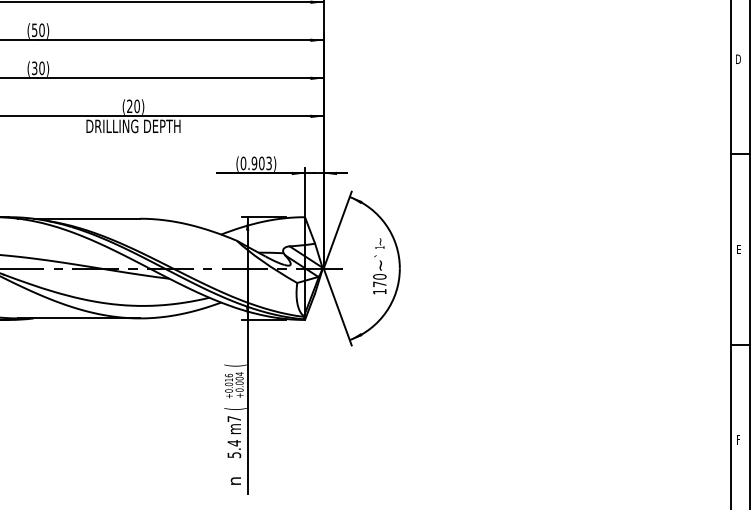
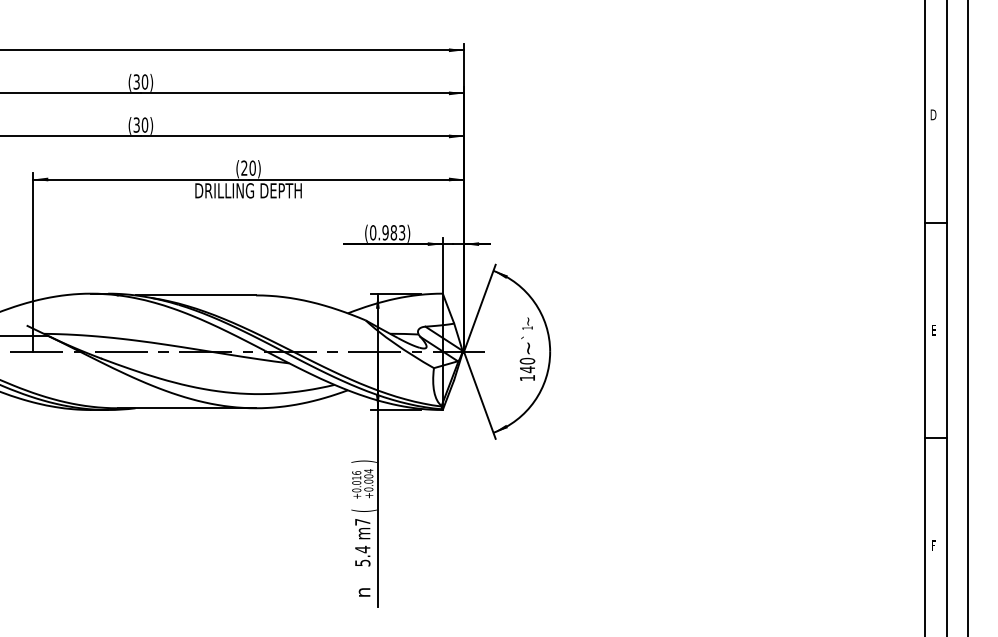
text: (34, 29) -> (136, 81), (50) -> (30)
text: (261, 163) -> (393, 232), (0.903) -> (0.983)
text: (379, 284) -> (527, 369), 170 -> 140
text: (234, 365) -> (363, 461), ( -> )

